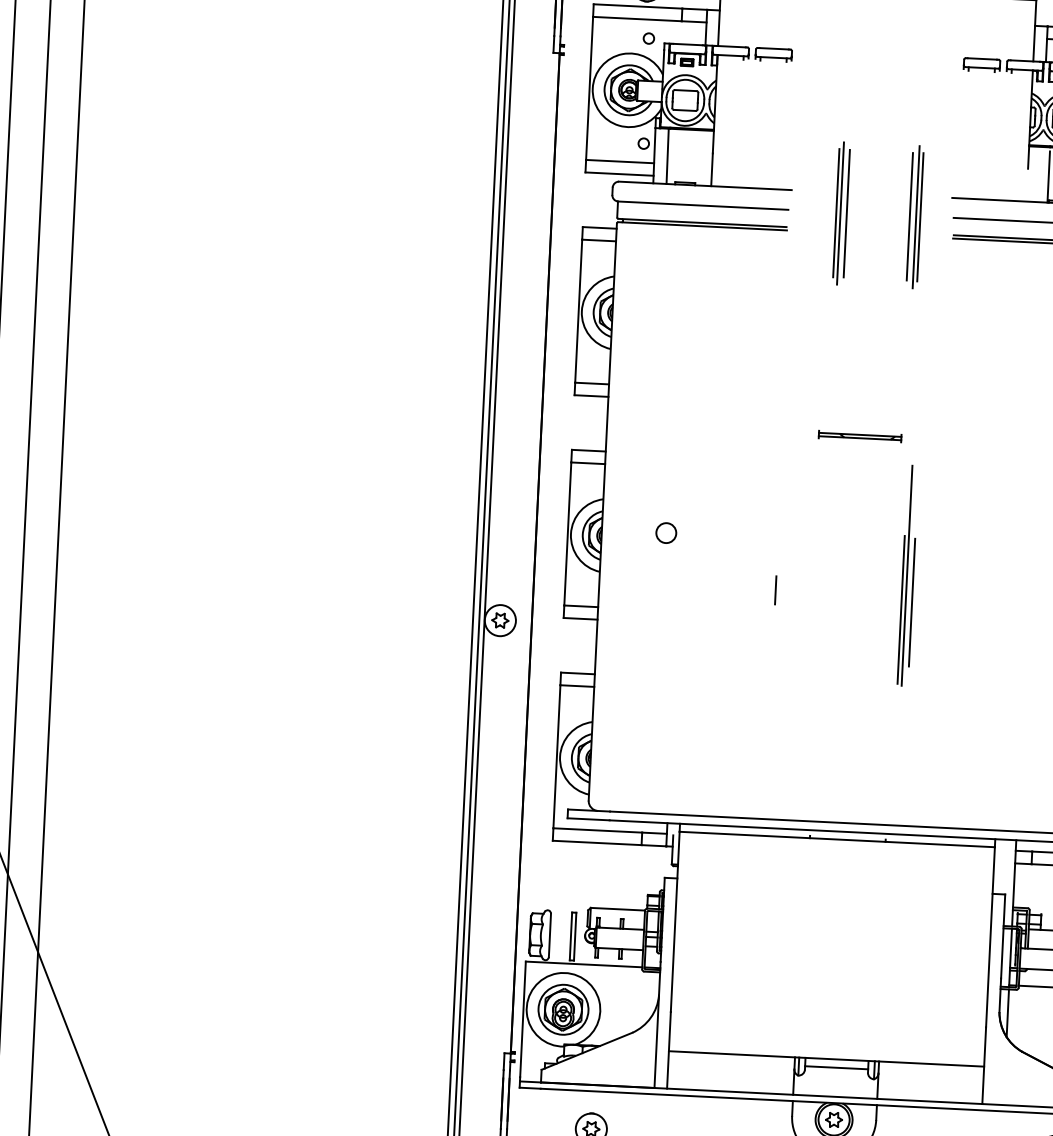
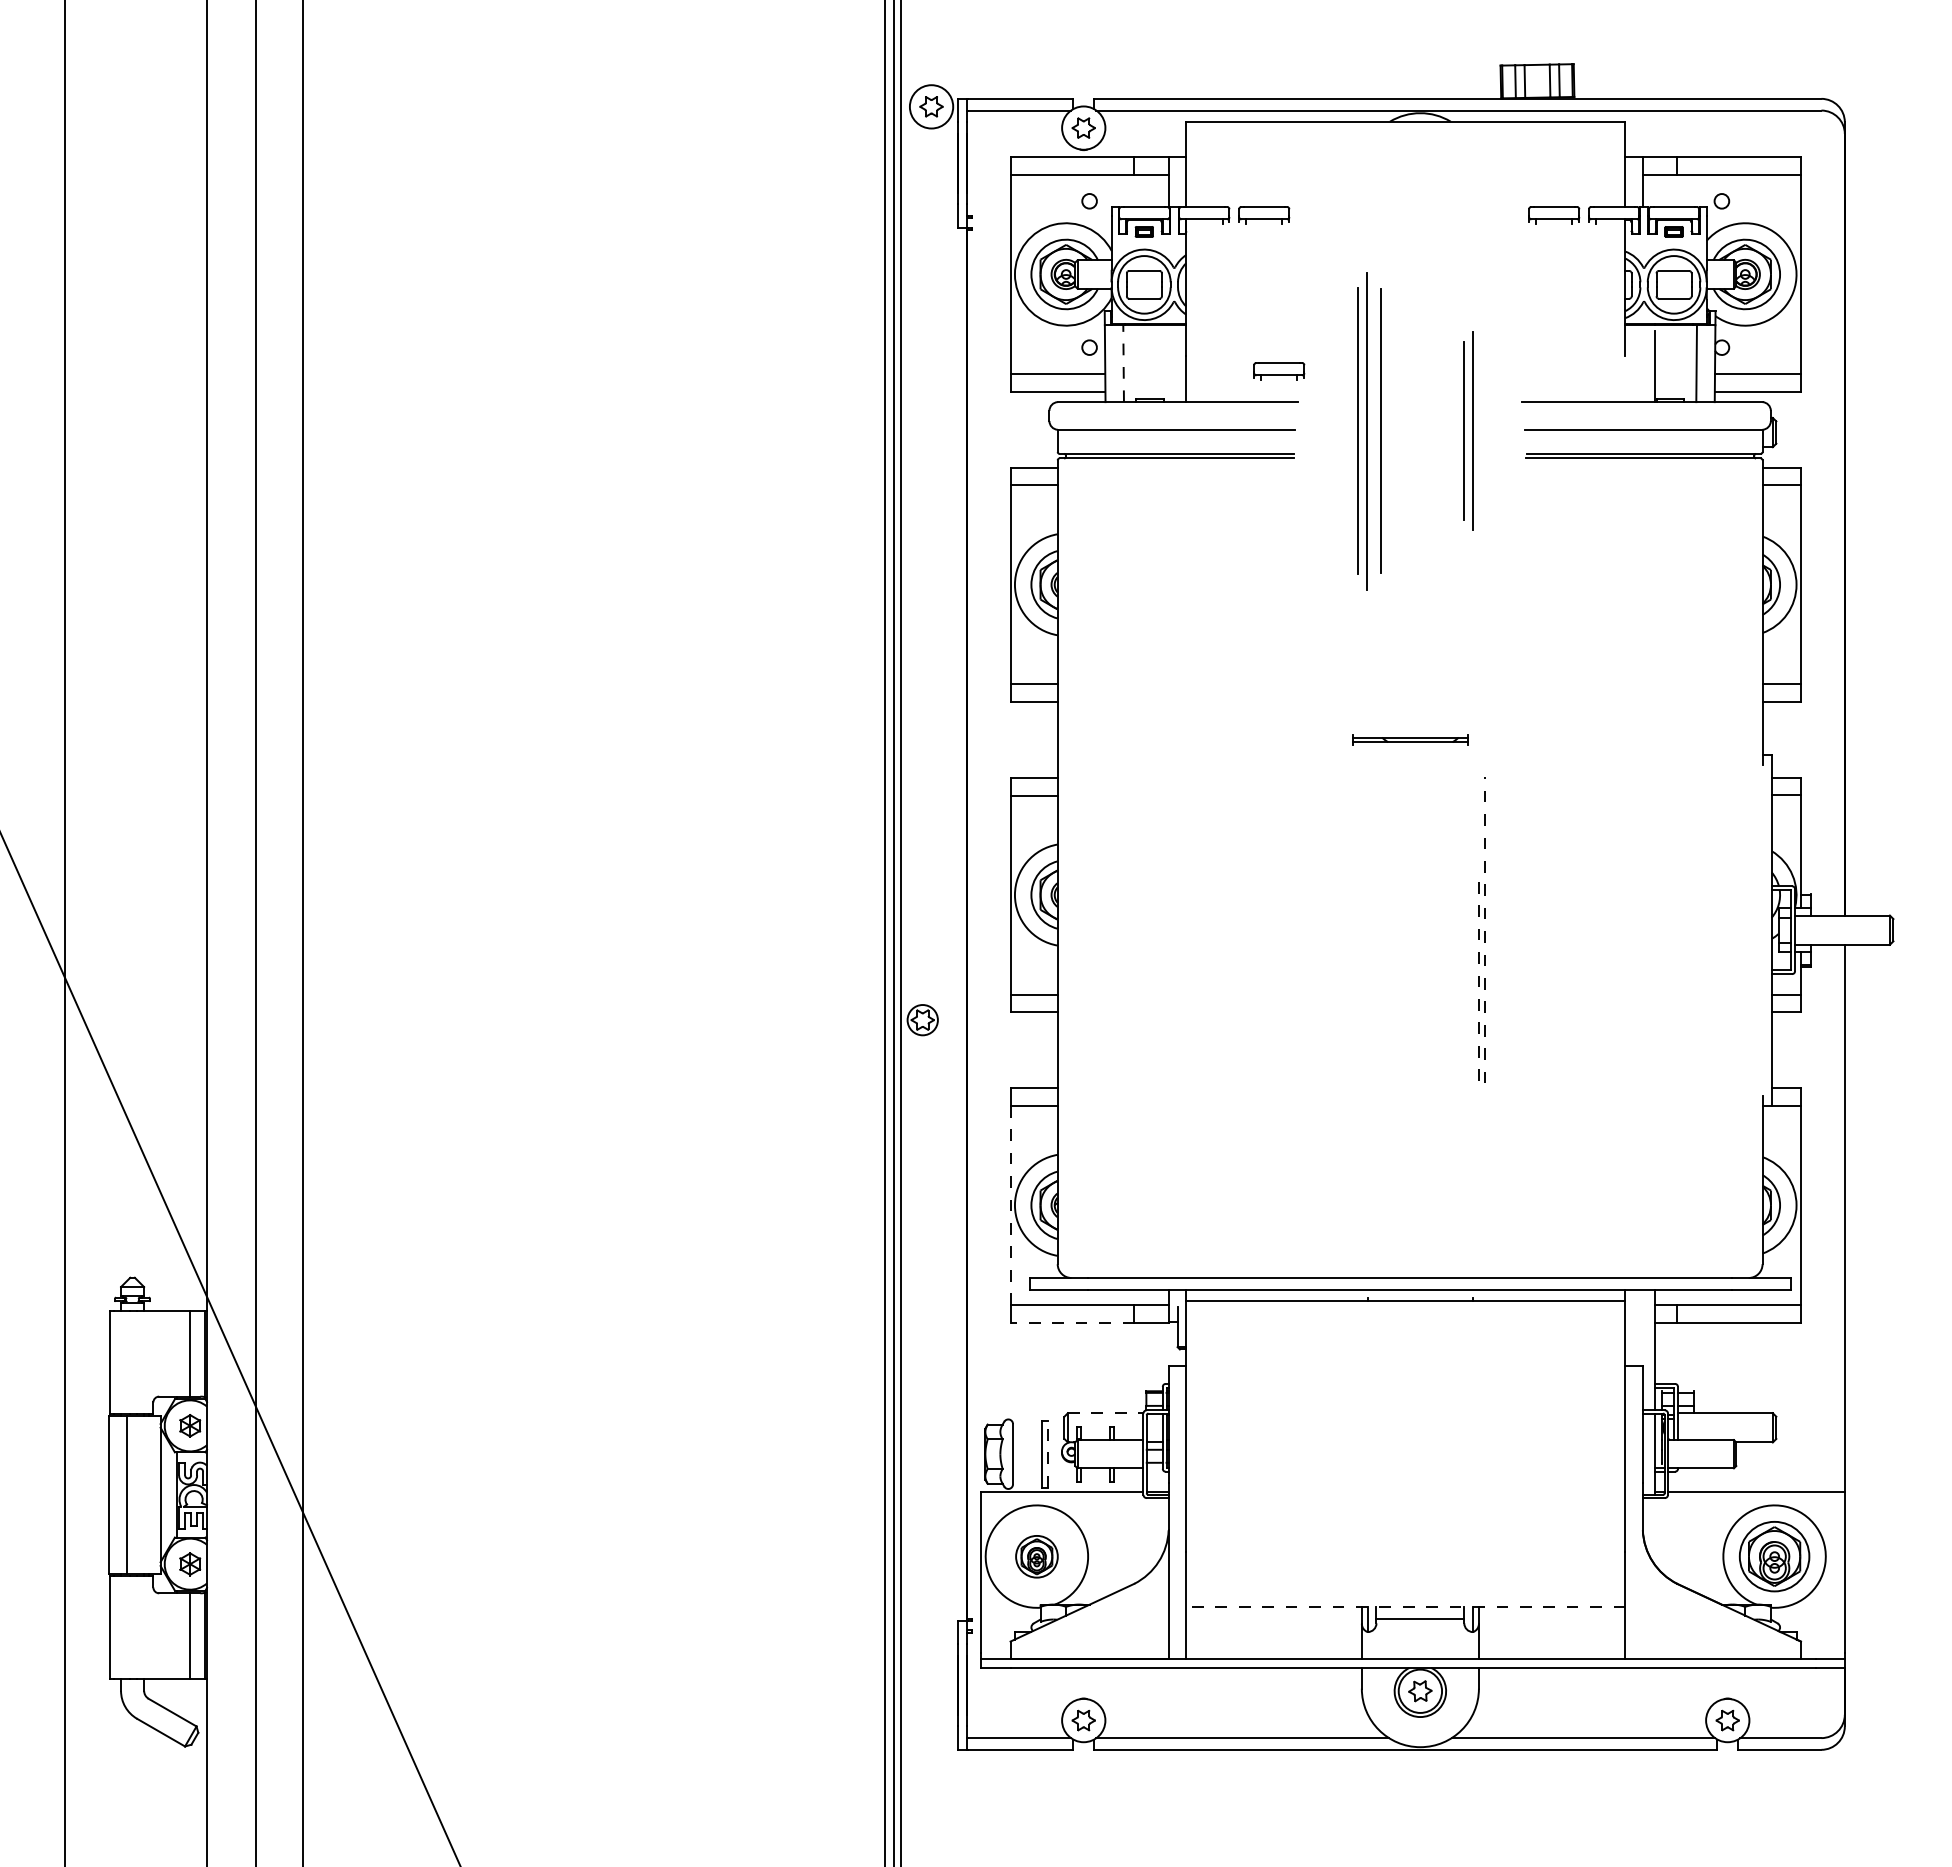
line: (667, 156) -> (1123, 363), solid -> dashed
part: (779, 167) -> (1279, 371), added
part: (841, 212) -> (1368, 430), size x1.6
line: (920, 216) -> (1478, 430), removed
circle: (666, 533) -> (1147, 887), removed
line: (906, 575) -> (1484, 929), solid -> dashed
line: (775, 589) -> (1303, 958), removed
line: (911, 602) -> (1493, 967), removed
line: (900, 610) -> (1478, 978), solid -> dashed
circle: (500, 620) -> (922, 1019), size x0.7
line: (556, 756) -> (1010, 1205), solid -> dashed
line: (597, 842) -> (1072, 1322), solid -> dashed
line: (617, 909) -> (1105, 1413), solid -> dashed
line: (575, 936) -> (1048, 1453), solid -> dashed
part: (563, 1009) -> (1036, 1556), size x0.6
line: (1007, 1013) -> (1654, 1531), removed
line: (826, 1059) -> (1405, 1607), solid -> dashed

